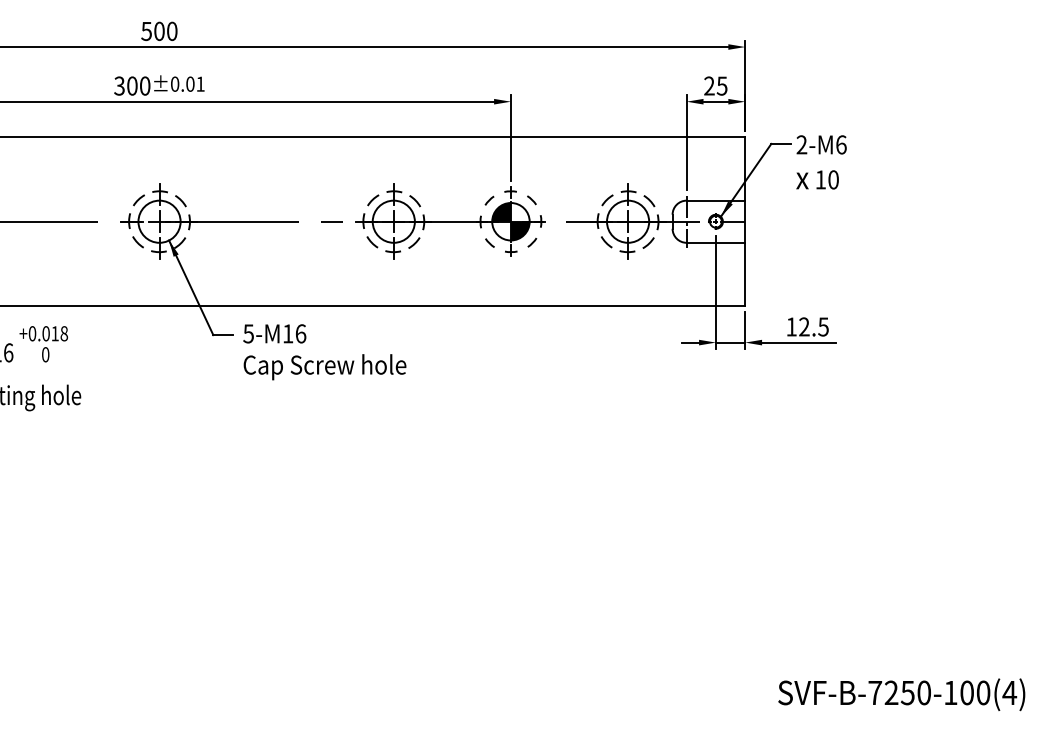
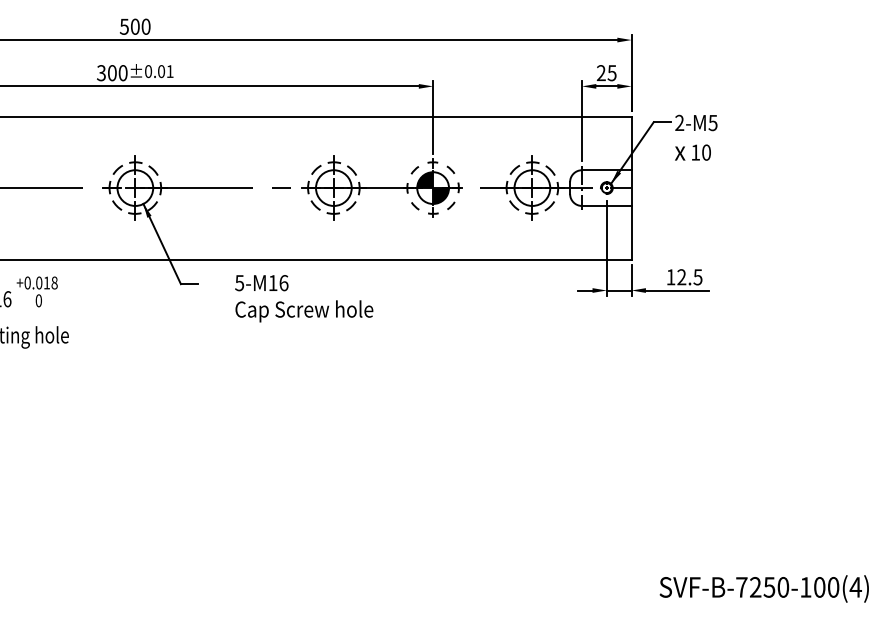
text: (841, 144) -> (713, 122), 2-M6 -> 2-M5
text: (324, 352) -> (303, 298), moved

